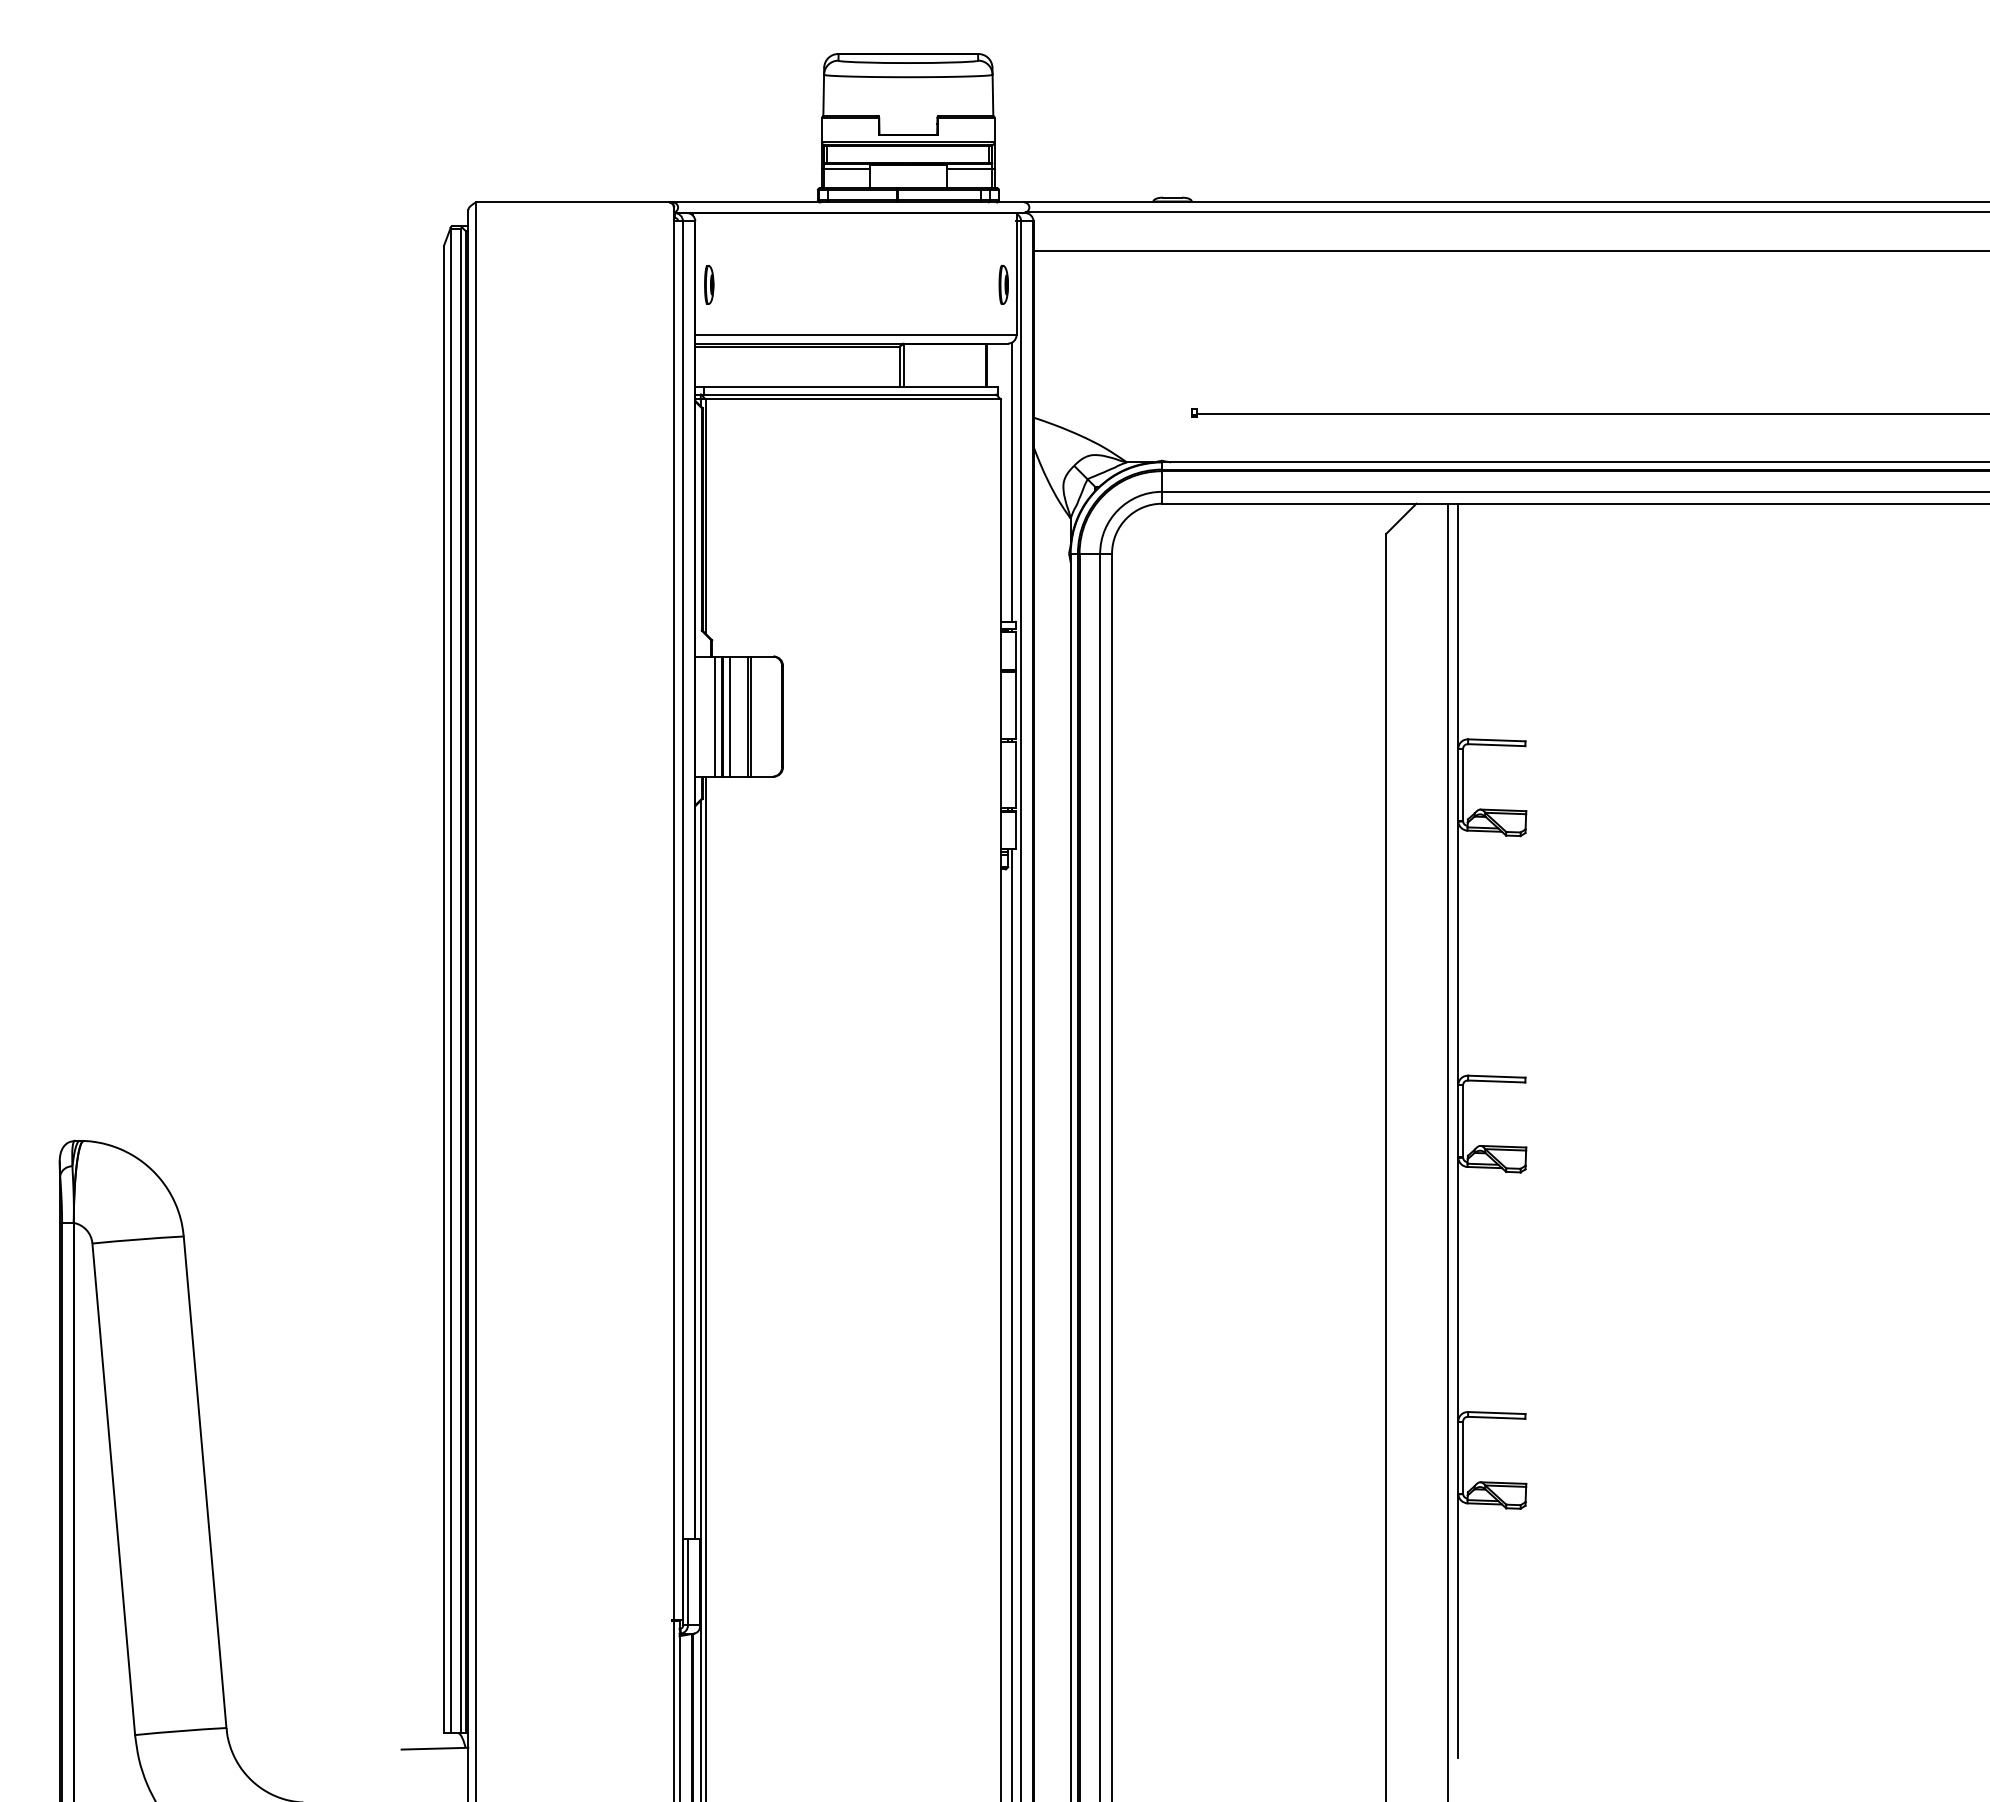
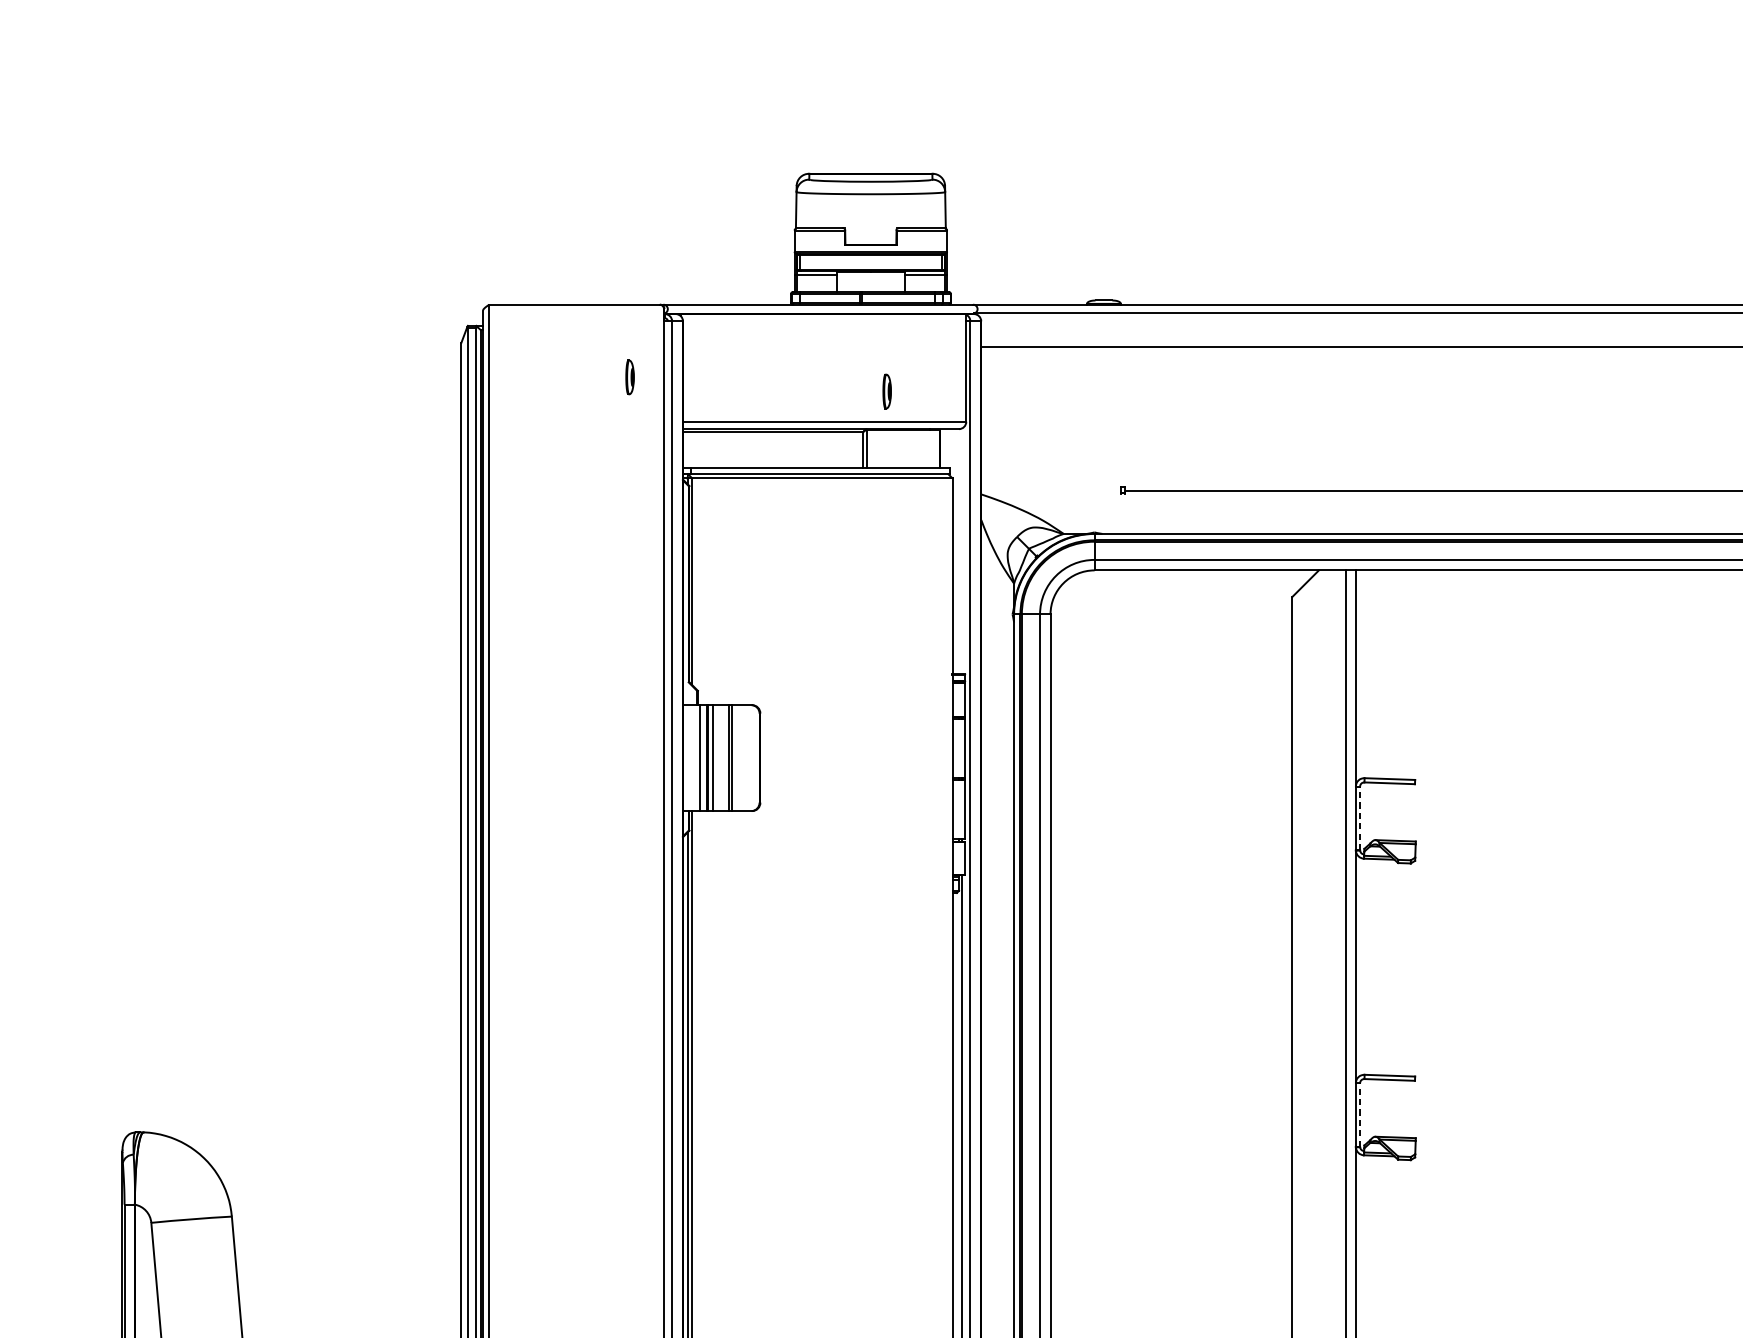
part: (709, 284) -> (630, 377), moved
part: (1003, 284) -> (886, 391), moved
line: (1011, 481) -> (961, 550), removed
line: (1463, 784) -> (1360, 818), solid -> dashed
line: (1463, 1120) -> (1360, 1114), solid -> dashed

